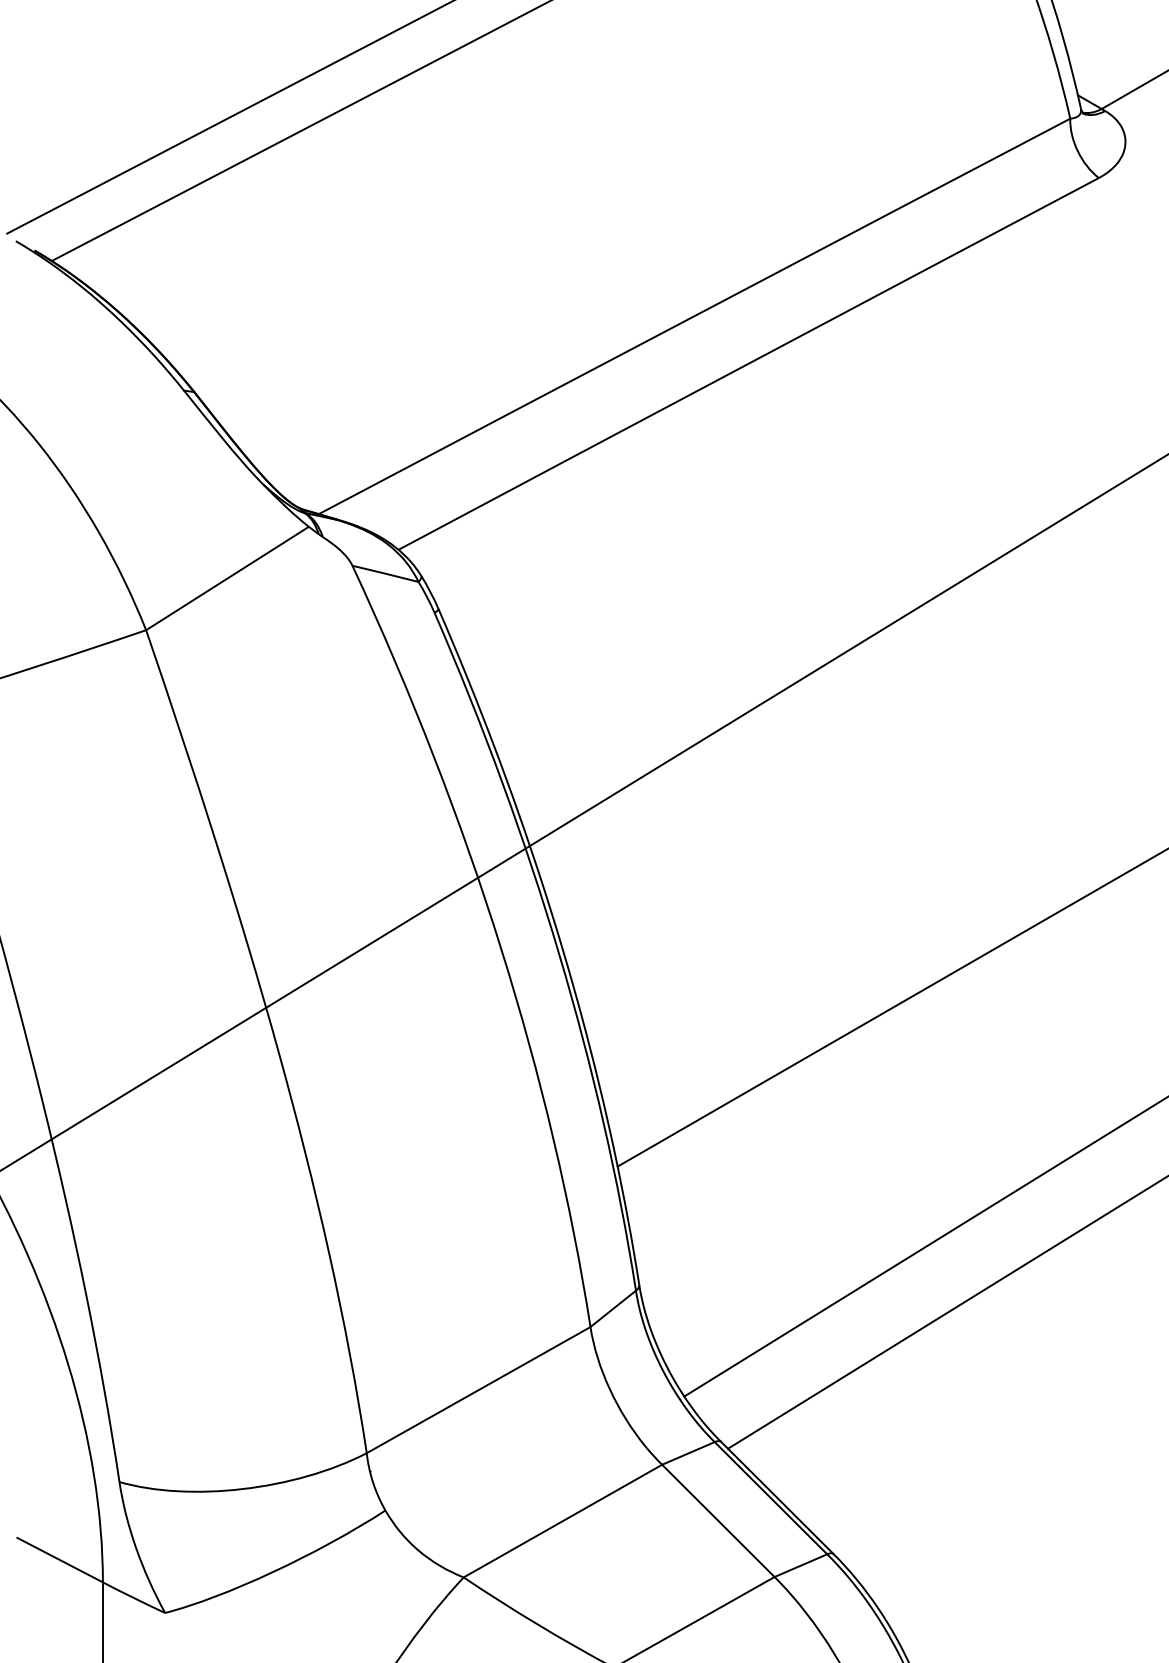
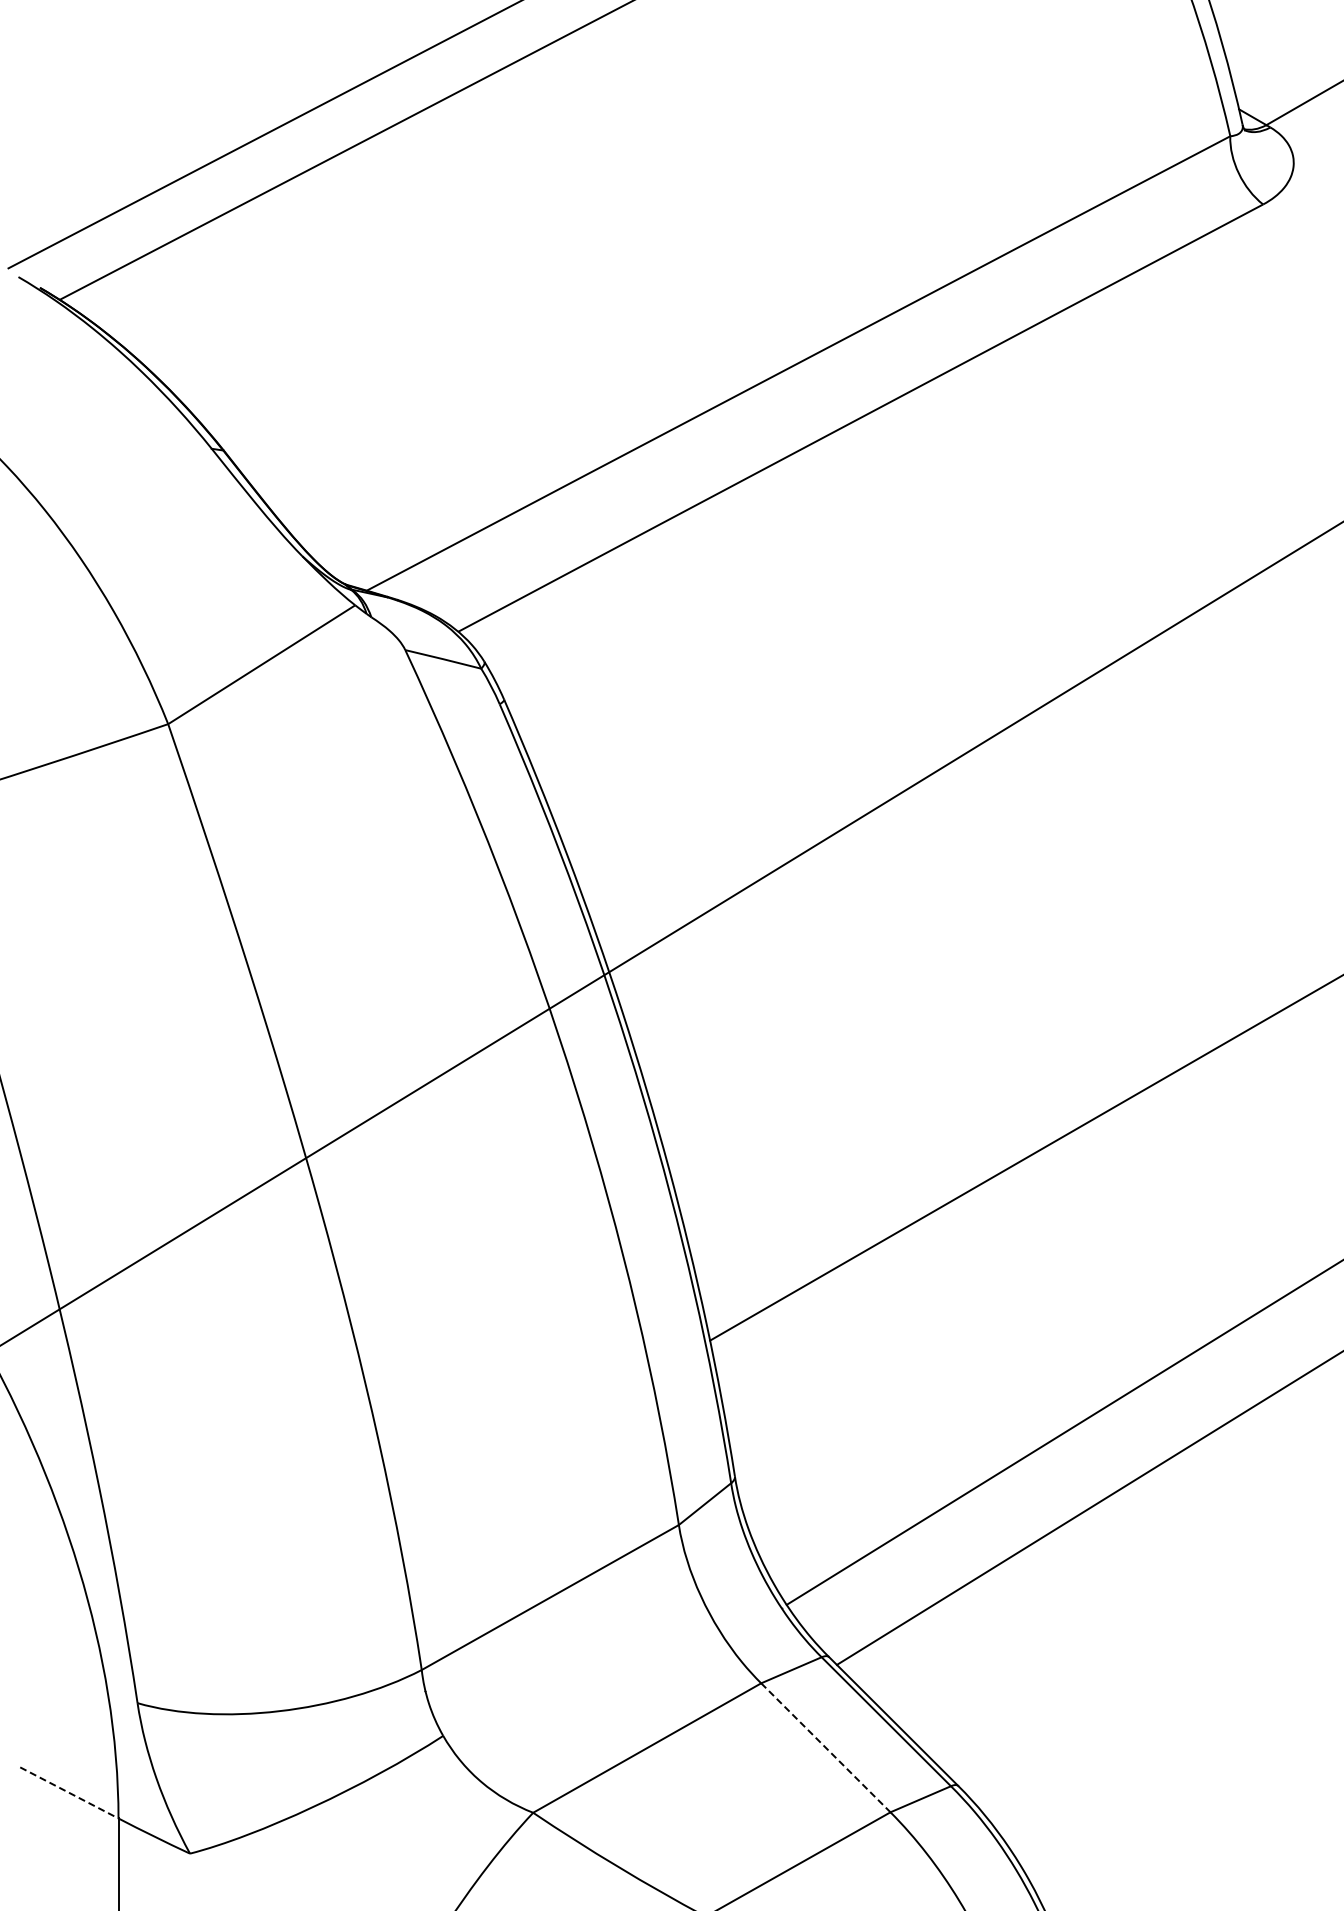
line: (718, 1521) -> (826, 1748), solid -> dashed
line: (60, 1560) -> (69, 1793), solid -> dashed

